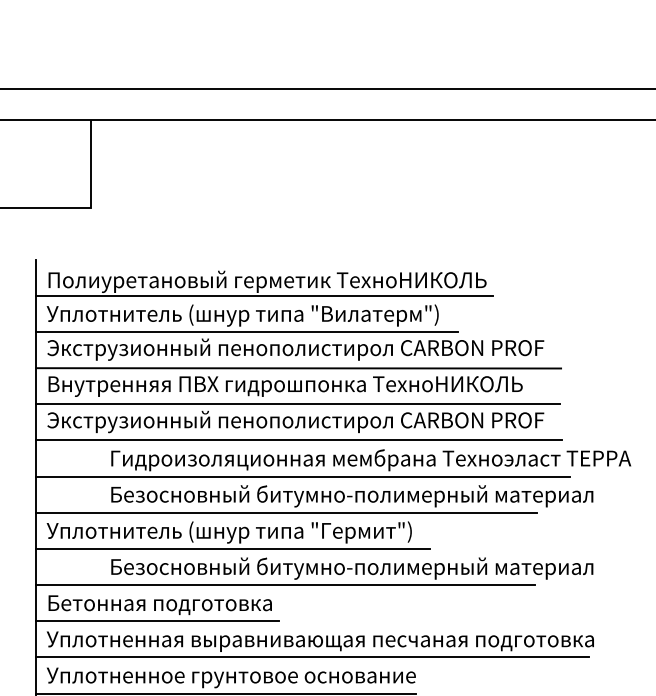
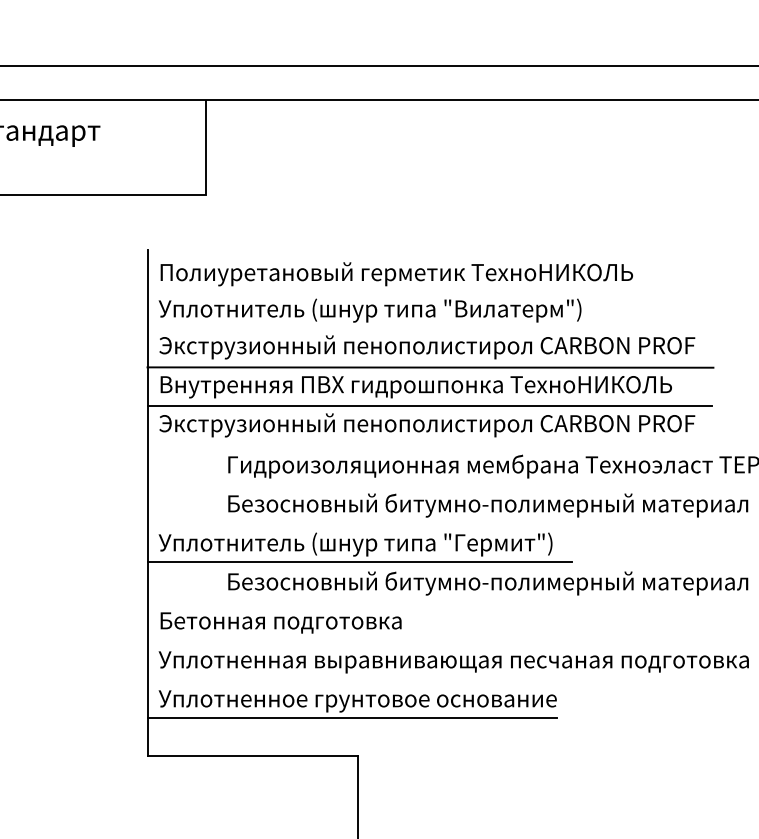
line: (264, 295) -> (393, 289), removed
line: (246, 332) -> (374, 328), removed
line: (298, 440) -> (430, 445), removed
line: (303, 476) -> (435, 484), removed
line: (286, 512) -> (417, 523), removed
line: (284, 585) -> (415, 601), removed
line: (157, 621) -> (278, 640), removed
line: (312, 657) -> (445, 679), removed

